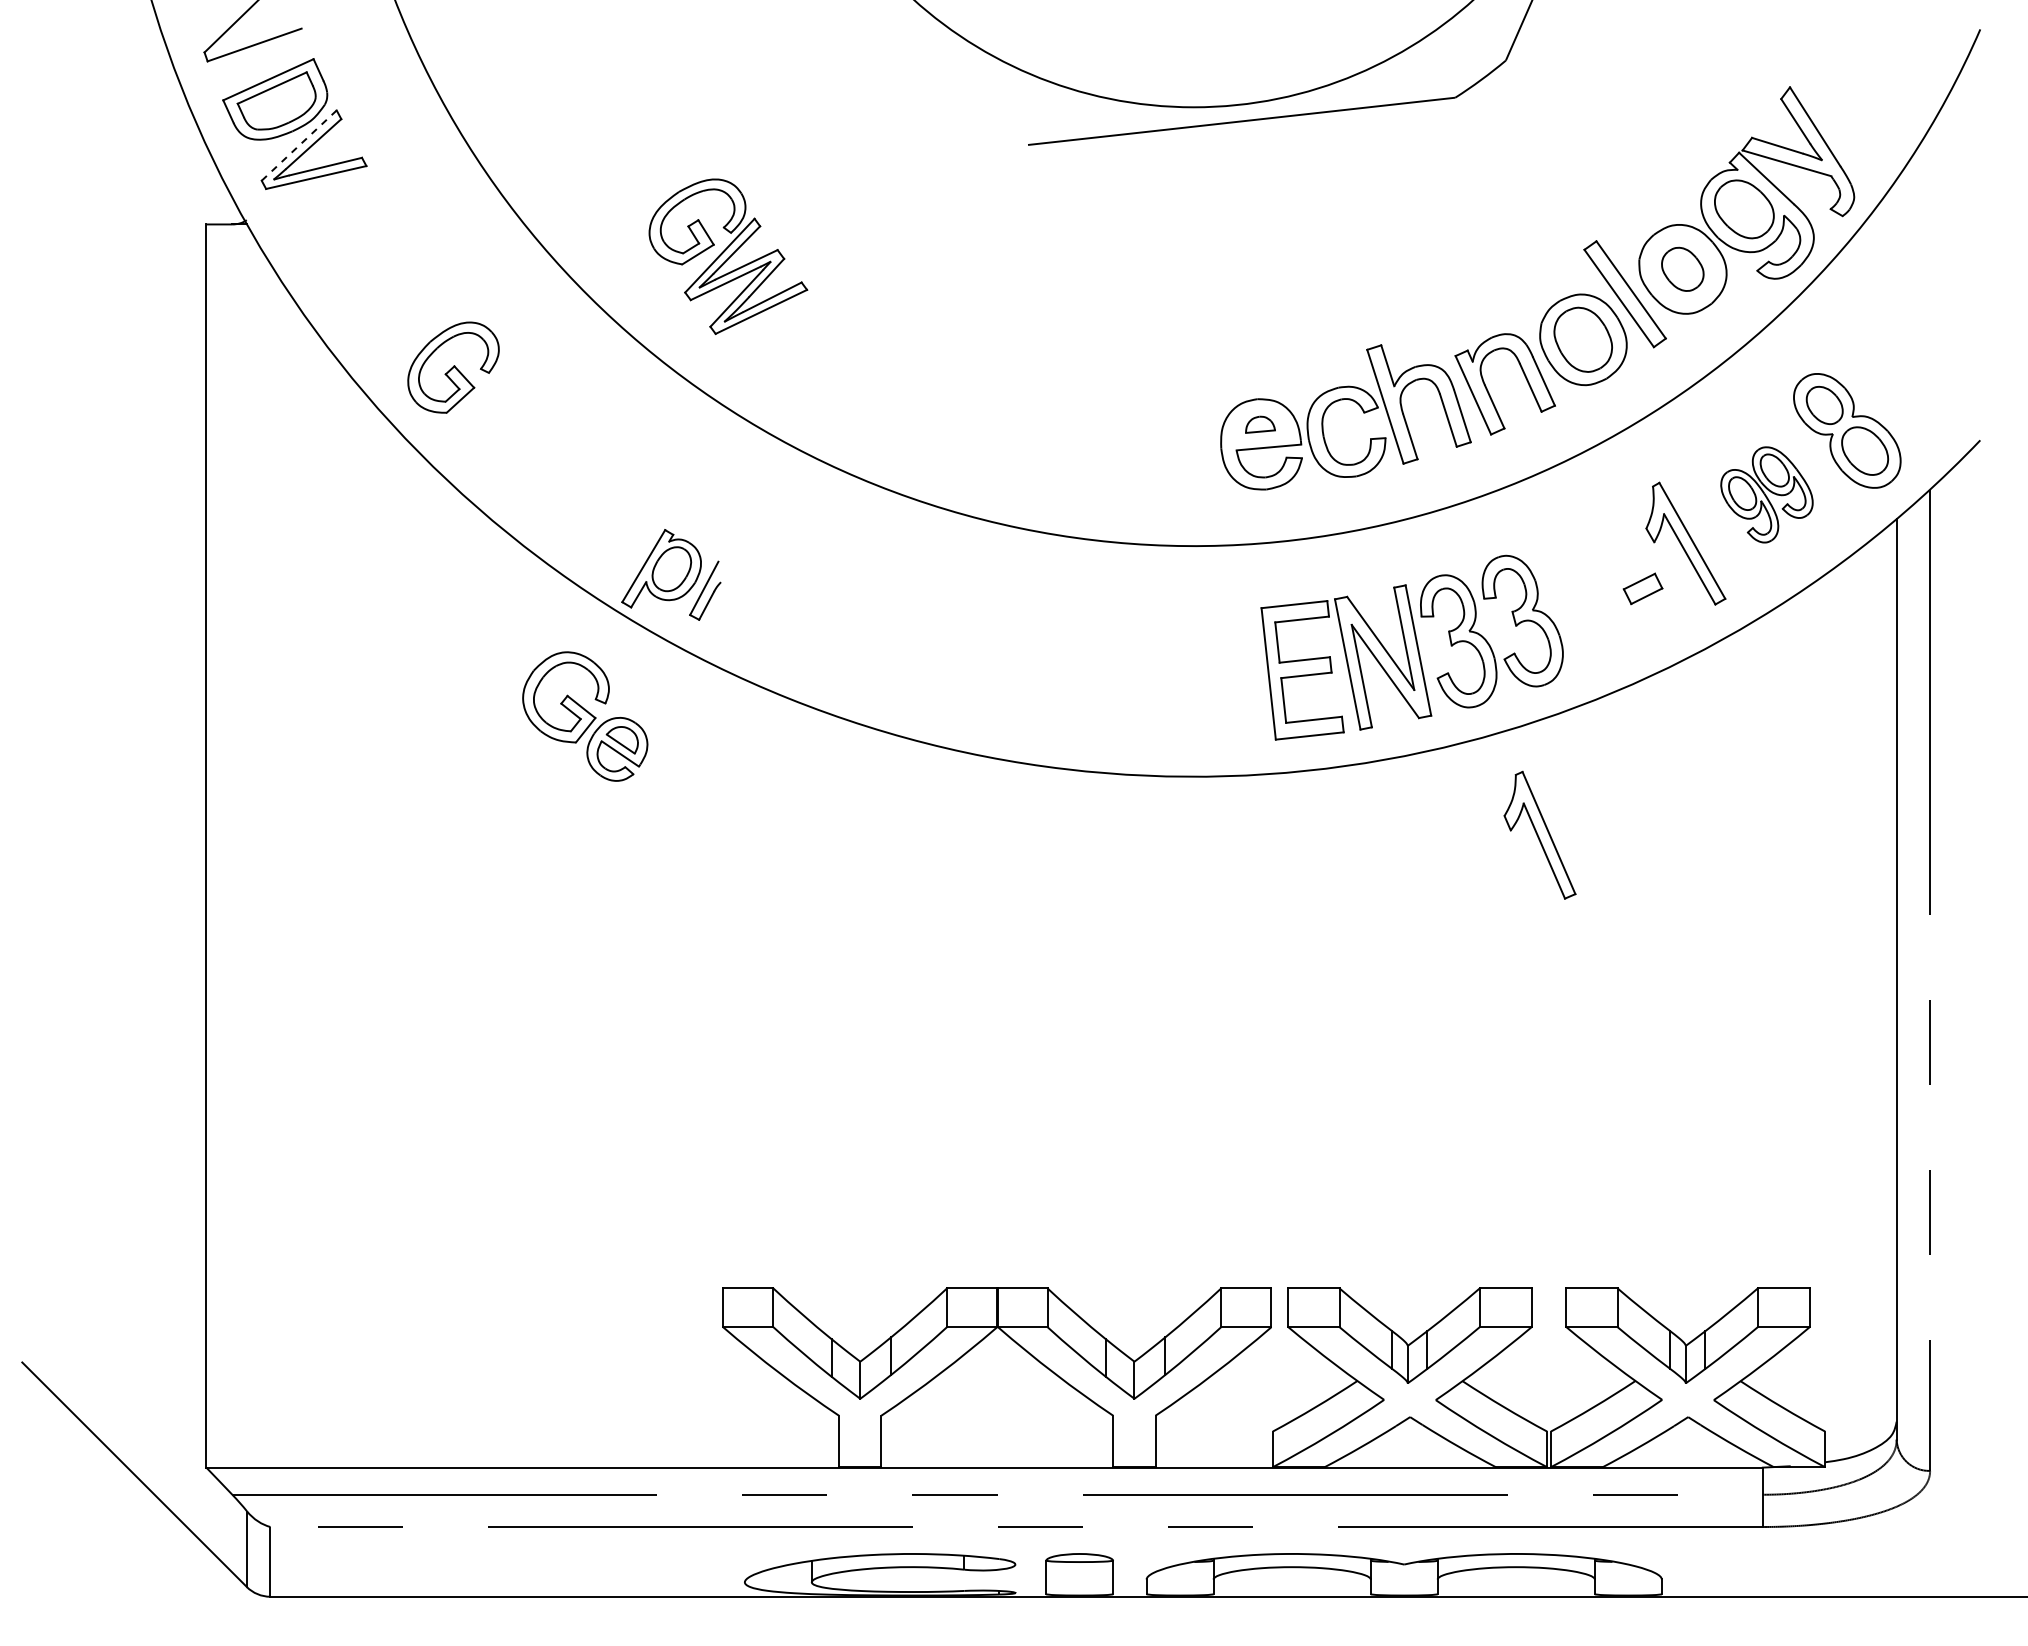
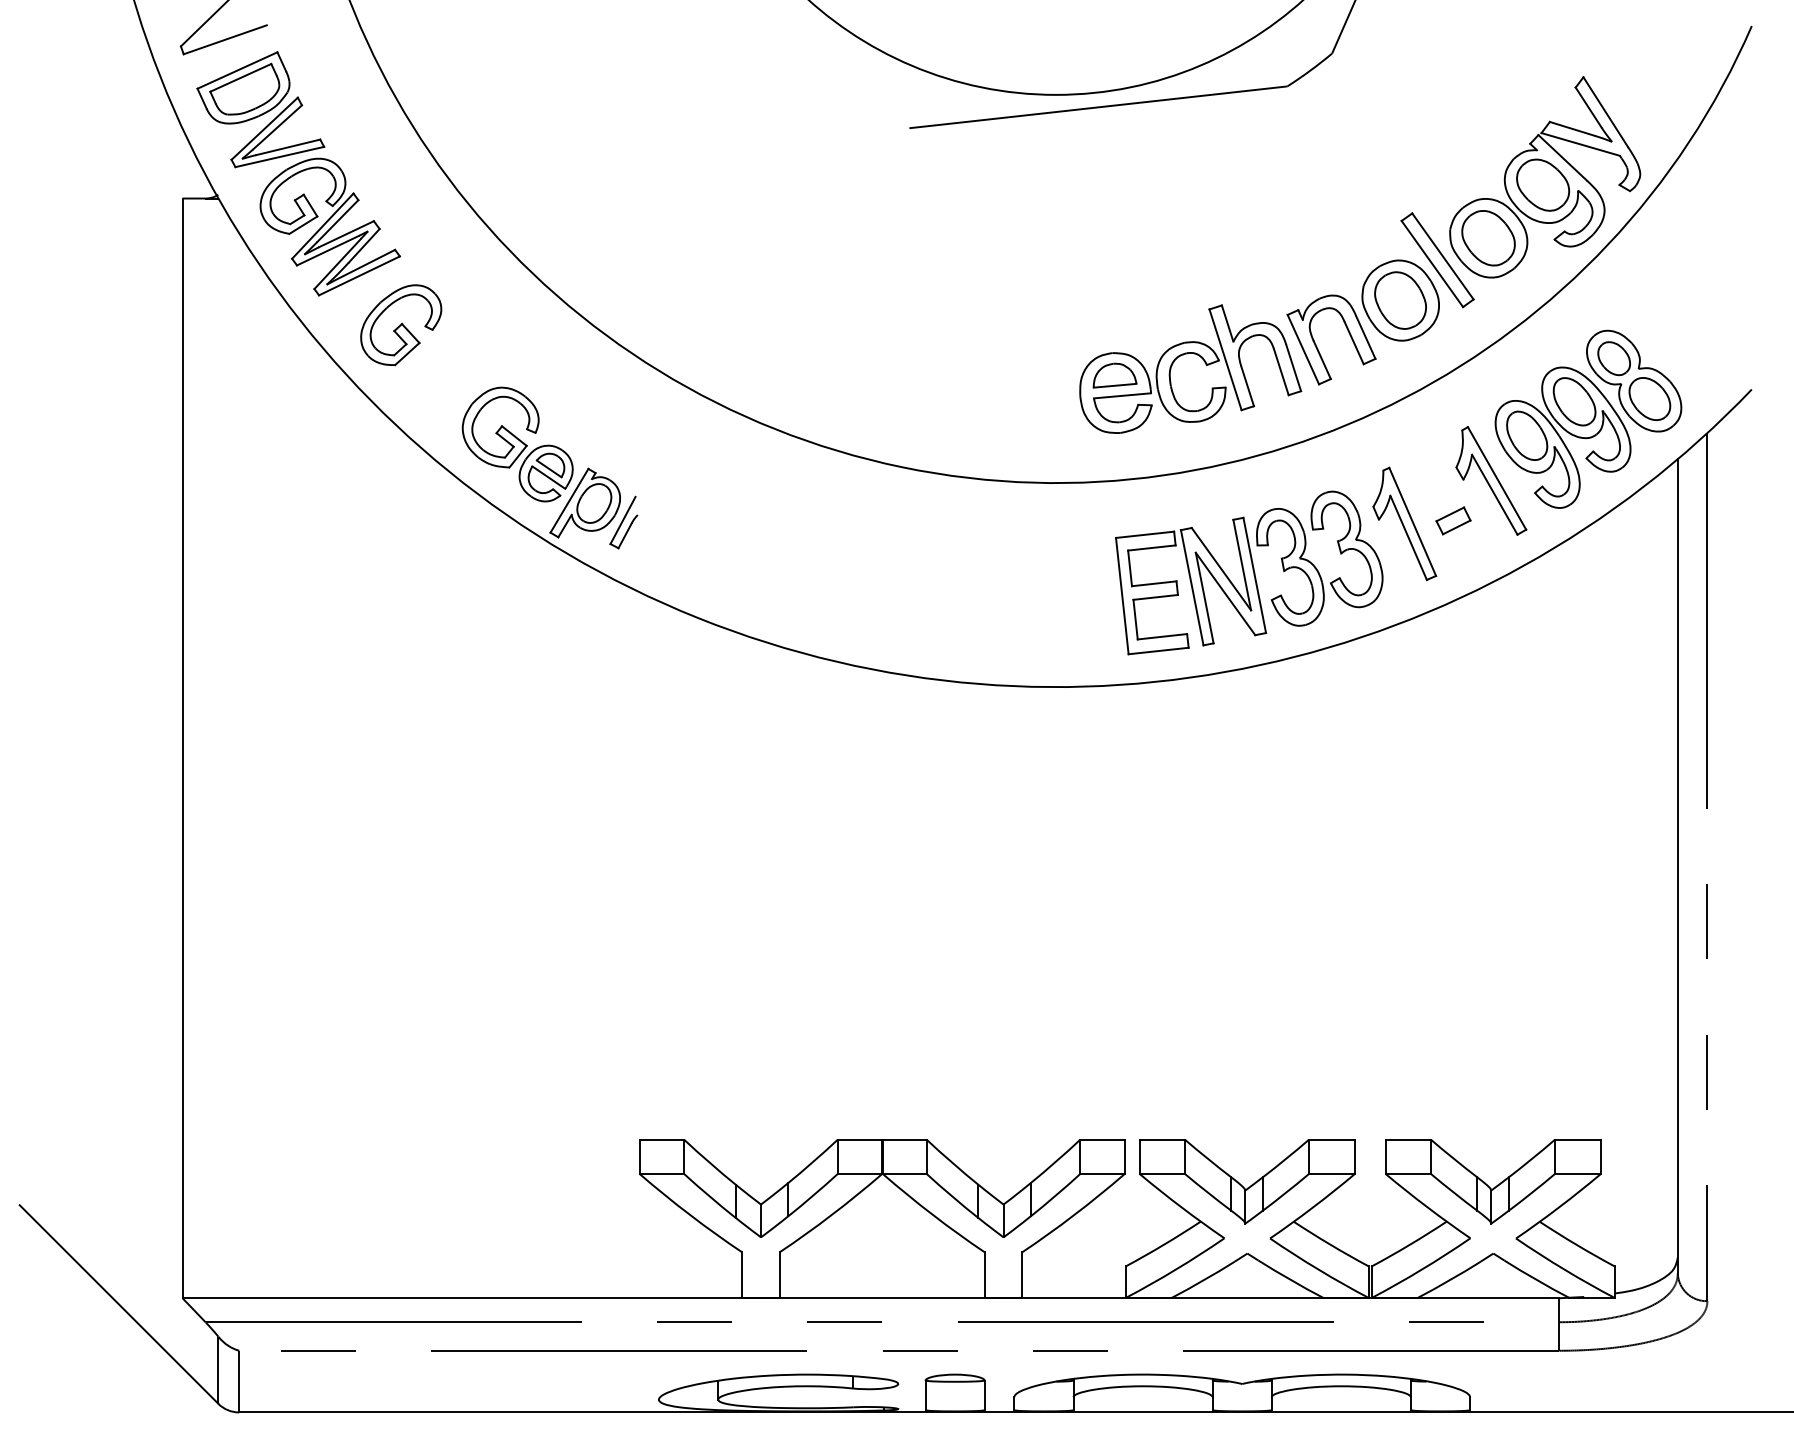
line: (299, 145) -> (264, 128), dashed -> solid
part: (728, 256) -> (330, 226), moved
part: (1682, 269) -> (1488, 238), size x1.43
part: (1260, 424) -> (1115, 375), size x1.67
part: (1766, 494) -> (1562, 437), size x1.67
part: (585, 716) -> (517, 444), moved
part: (1539, 834) -> (1404, 523), moved

